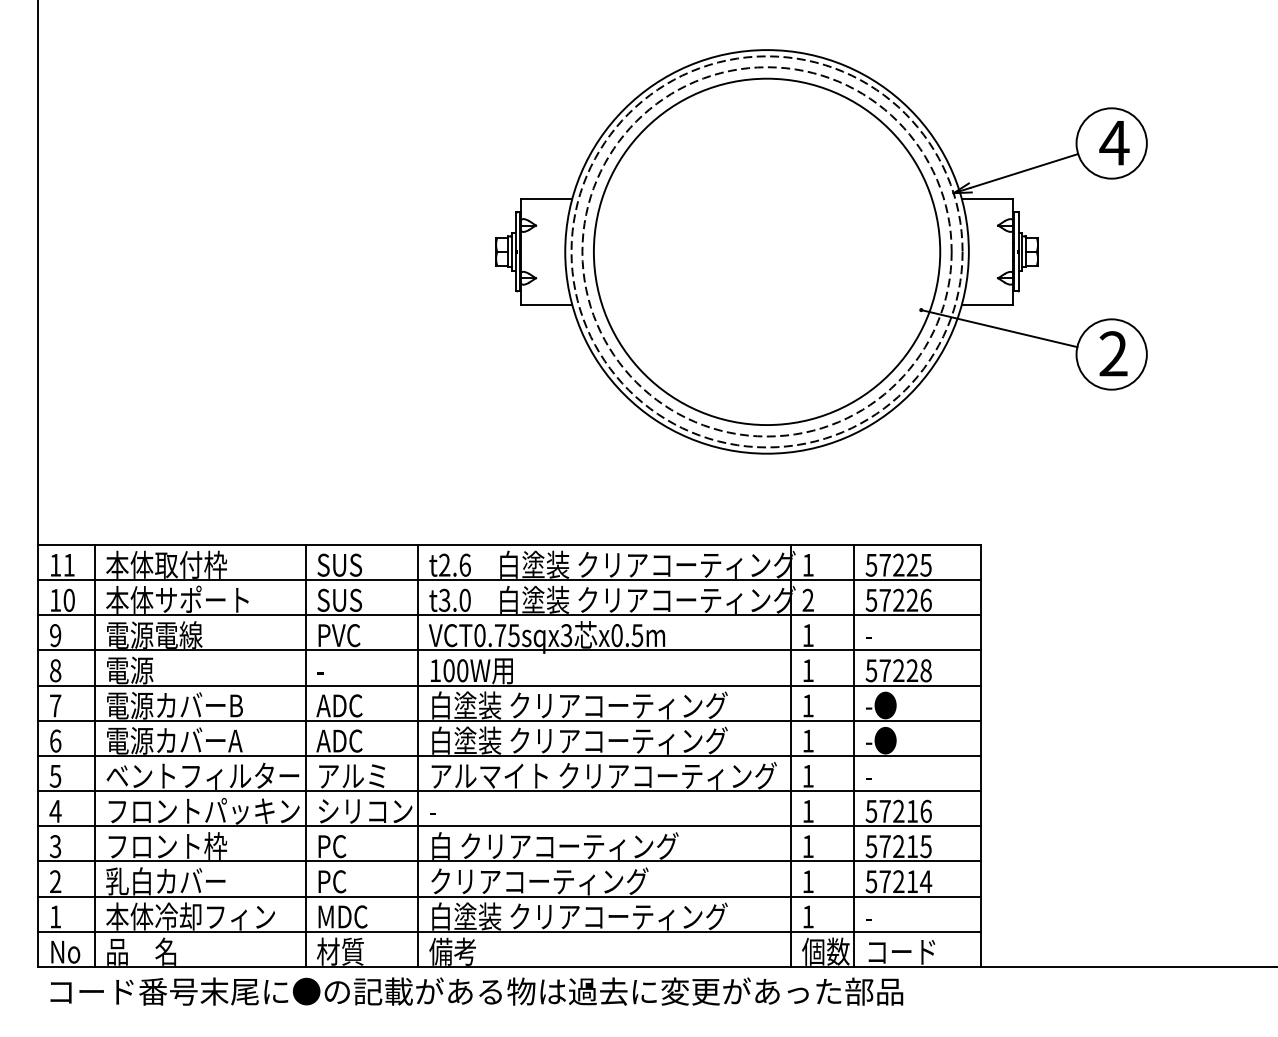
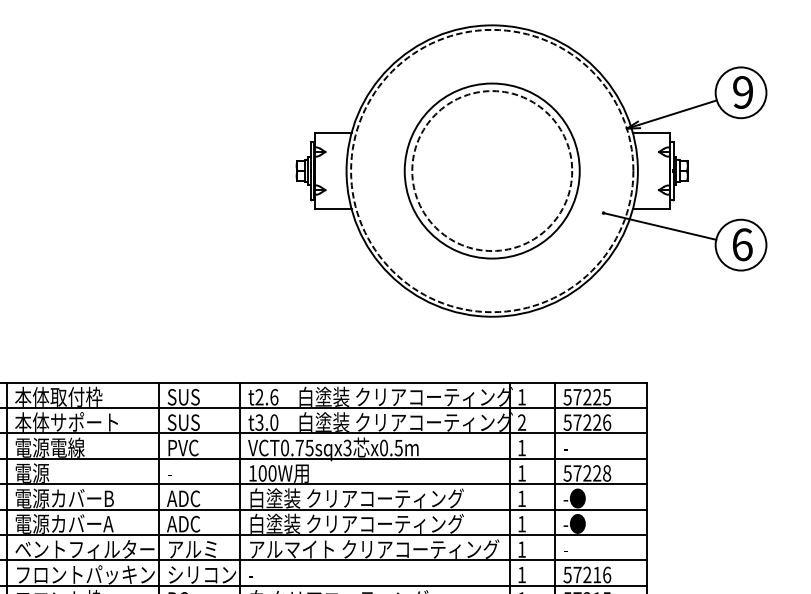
text: (1114, 142) -> (743, 92), 4 -> 9
circle: (766, 251) -> (491, 170), size x0.6
circle: (766, 251) -> (491, 170), size x0.7
text: (1113, 353) -> (742, 244), 2 -> 6

